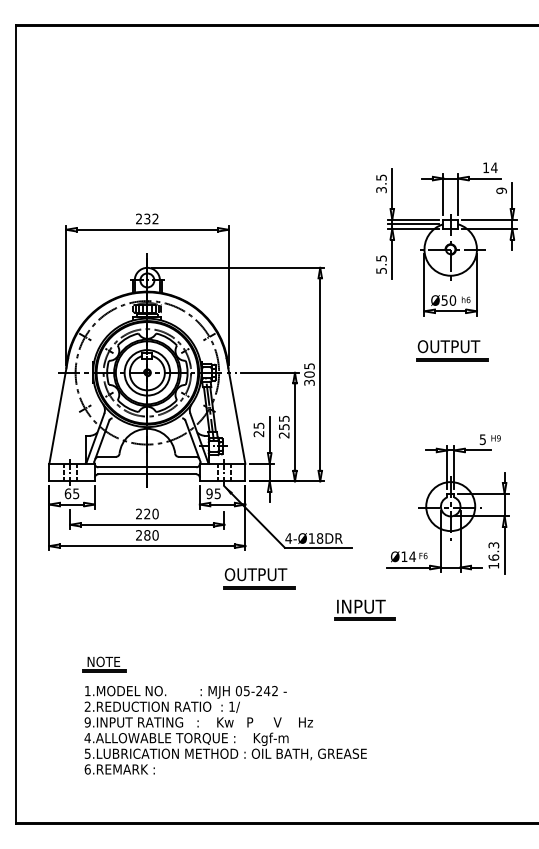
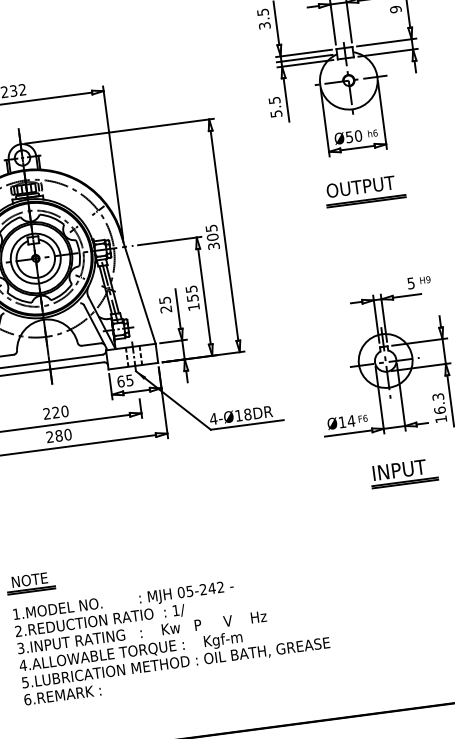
text: (283, 435) -> (193, 307), 255 -> 155
text: (209, 493) -> (120, 381), 95 -> 65
part: (259, 578) -> (187, 466), removed
part: (364, 609) -> (403, 472), moved
text: (87, 722) -> (20, 648), 9.INPUT -> 3.INPUT

